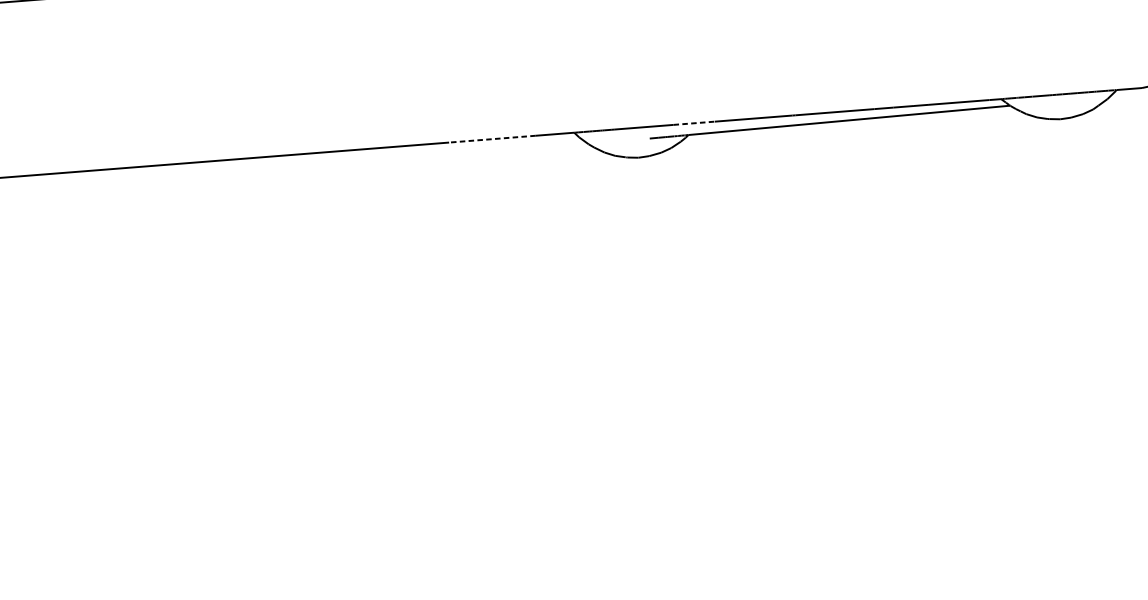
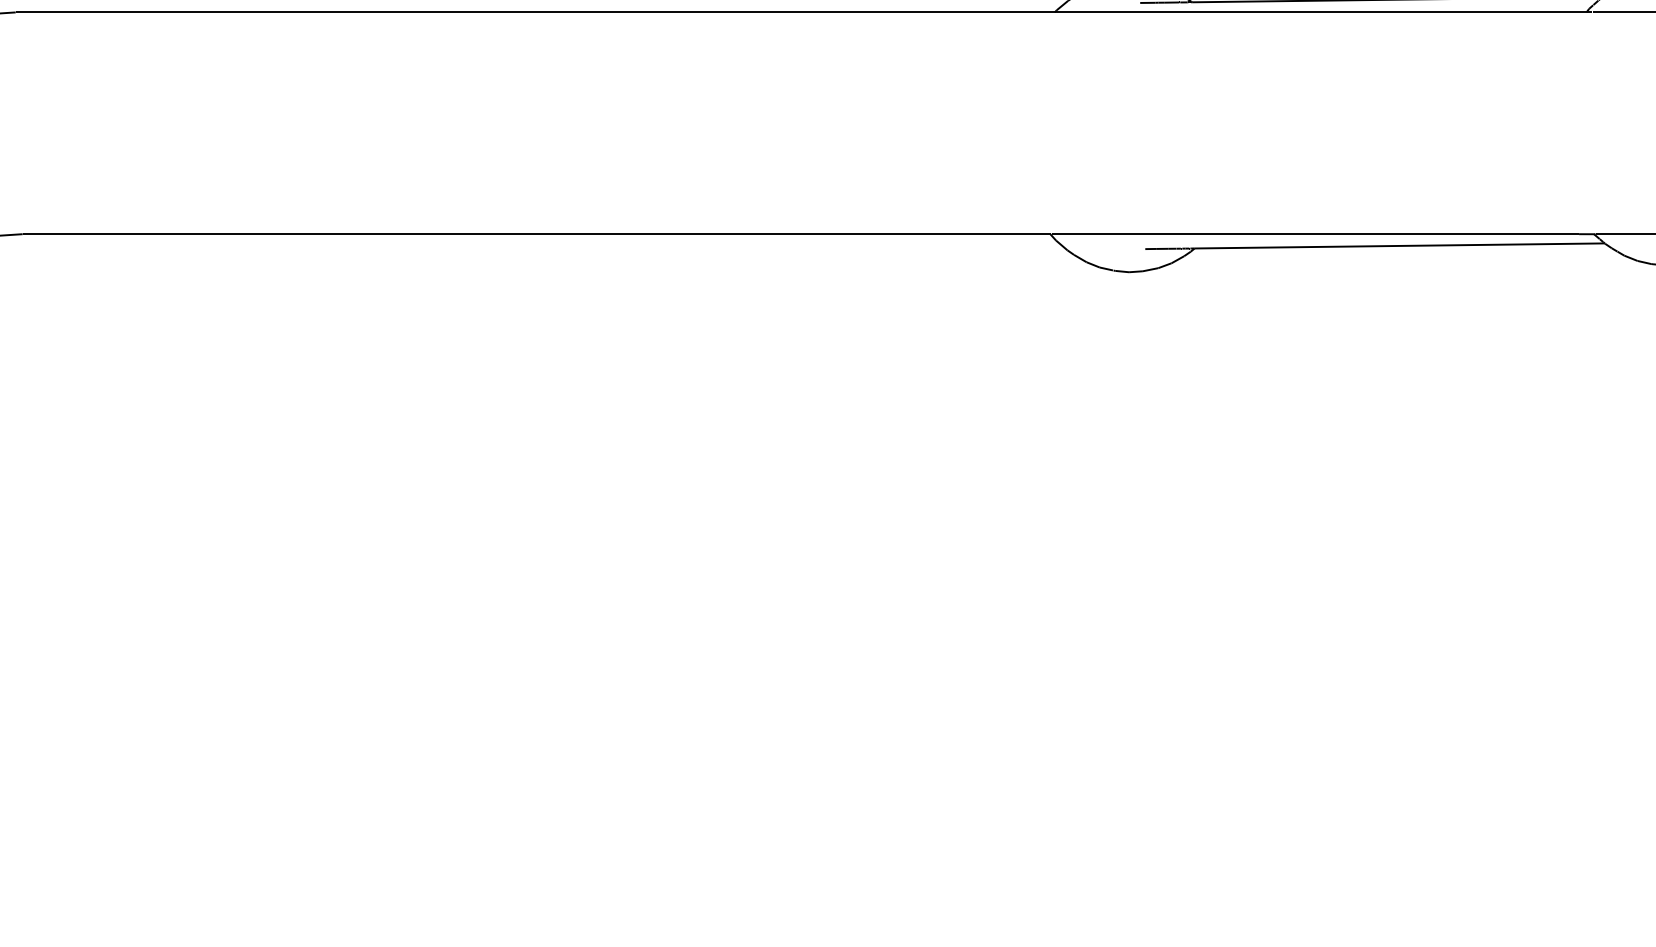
line: (694, 123) -> (1203, 234), dashed -> solid
line: (491, 139) -> (945, 234), dashed -> solid

